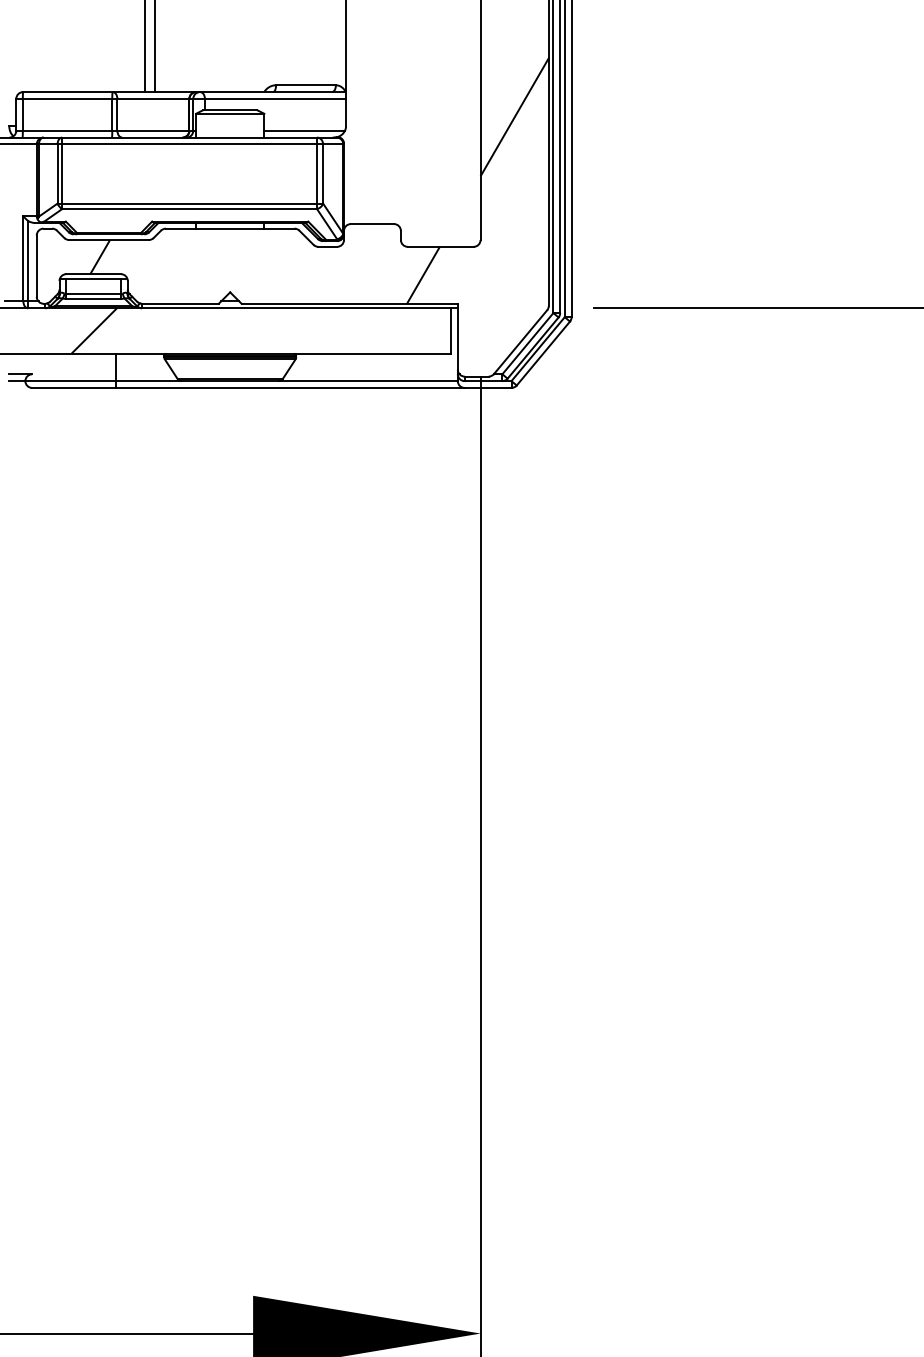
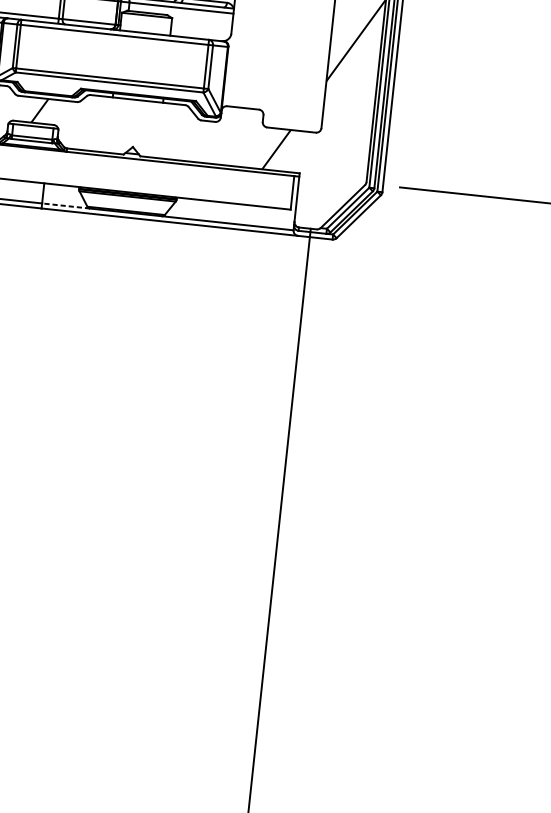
line: (304, 130) -> (200, 33), removed
hatch: (93, 330) -> (29, 164), removed
line: (148, 381) -> (65, 206), solid -> dashed

